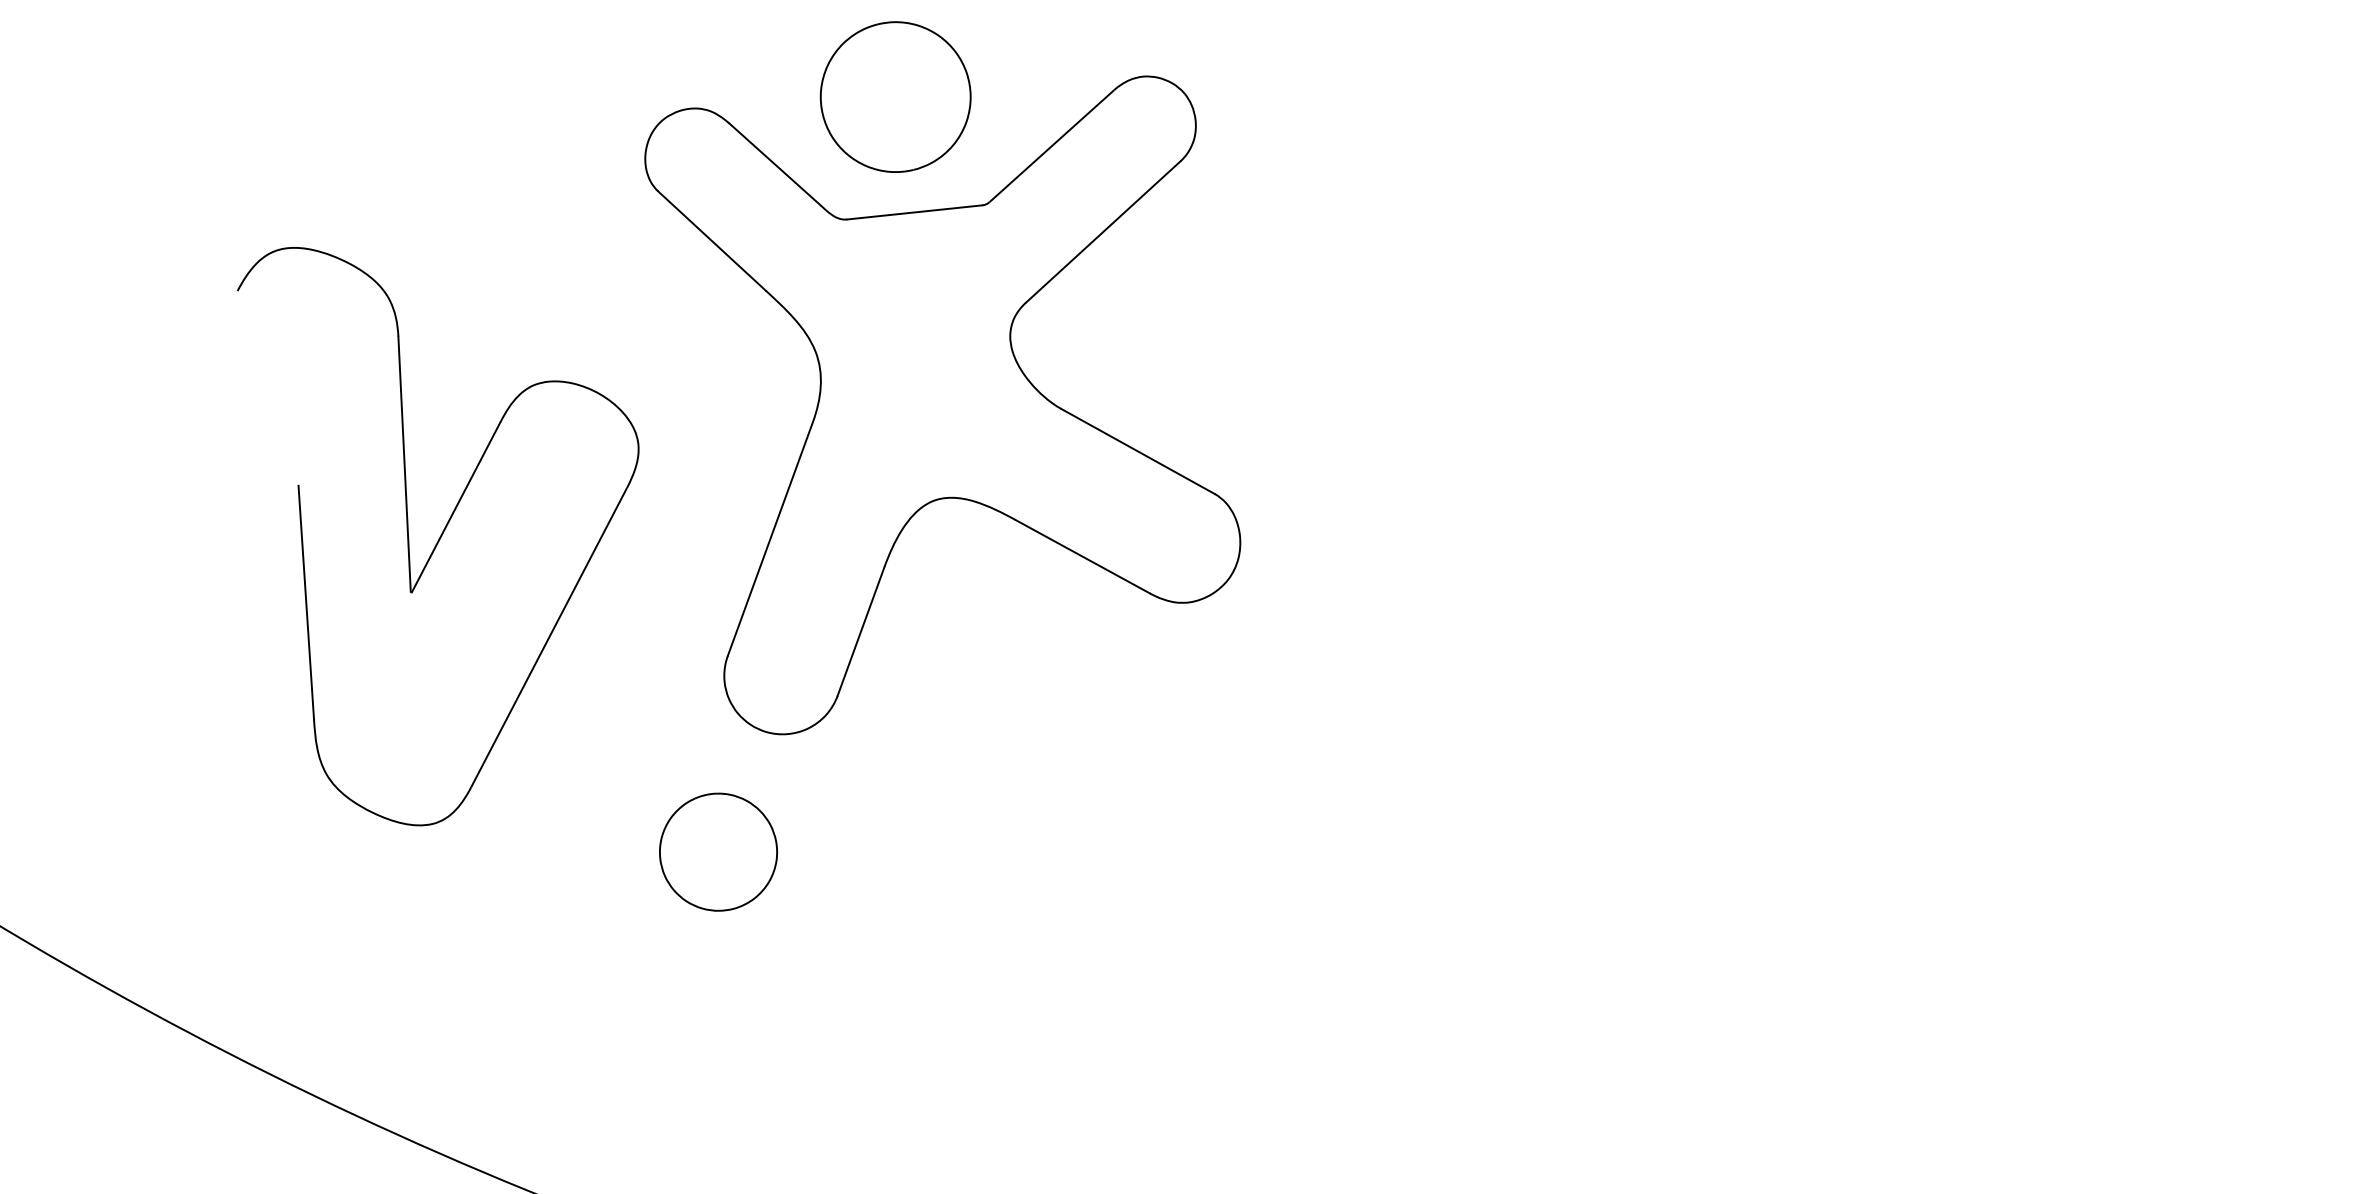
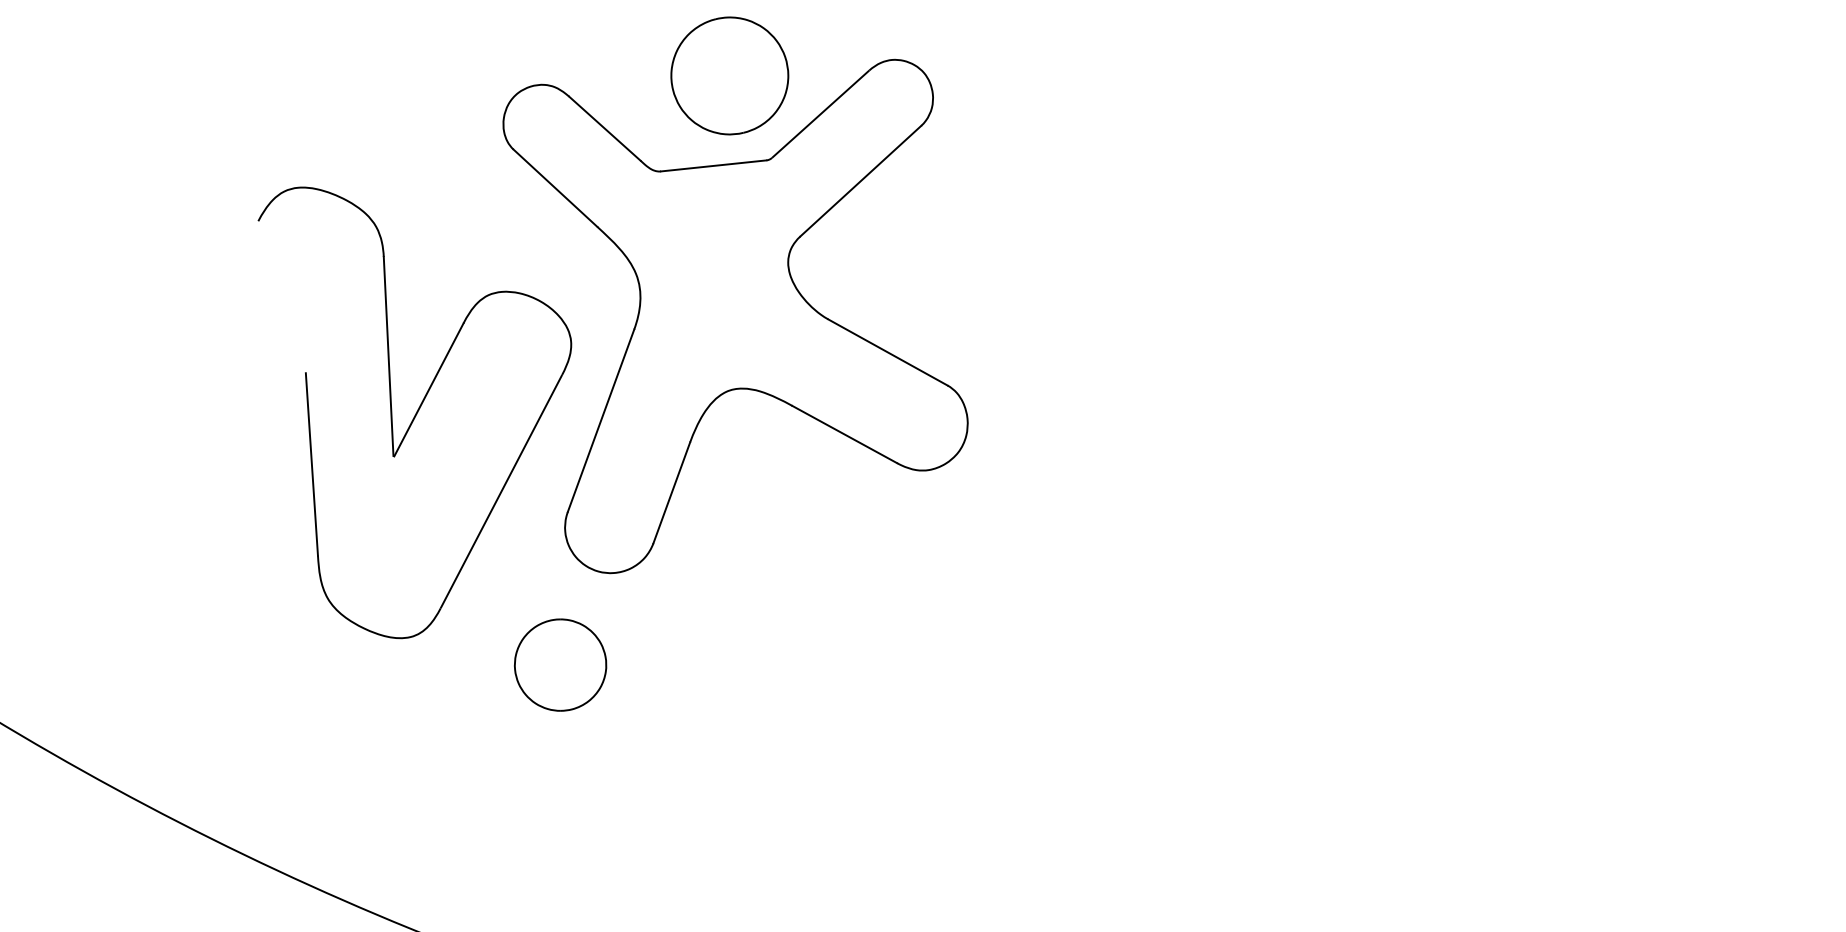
part: (895, 96) -> (729, 75), moved
part: (437, 536) -> (414, 412), moved

